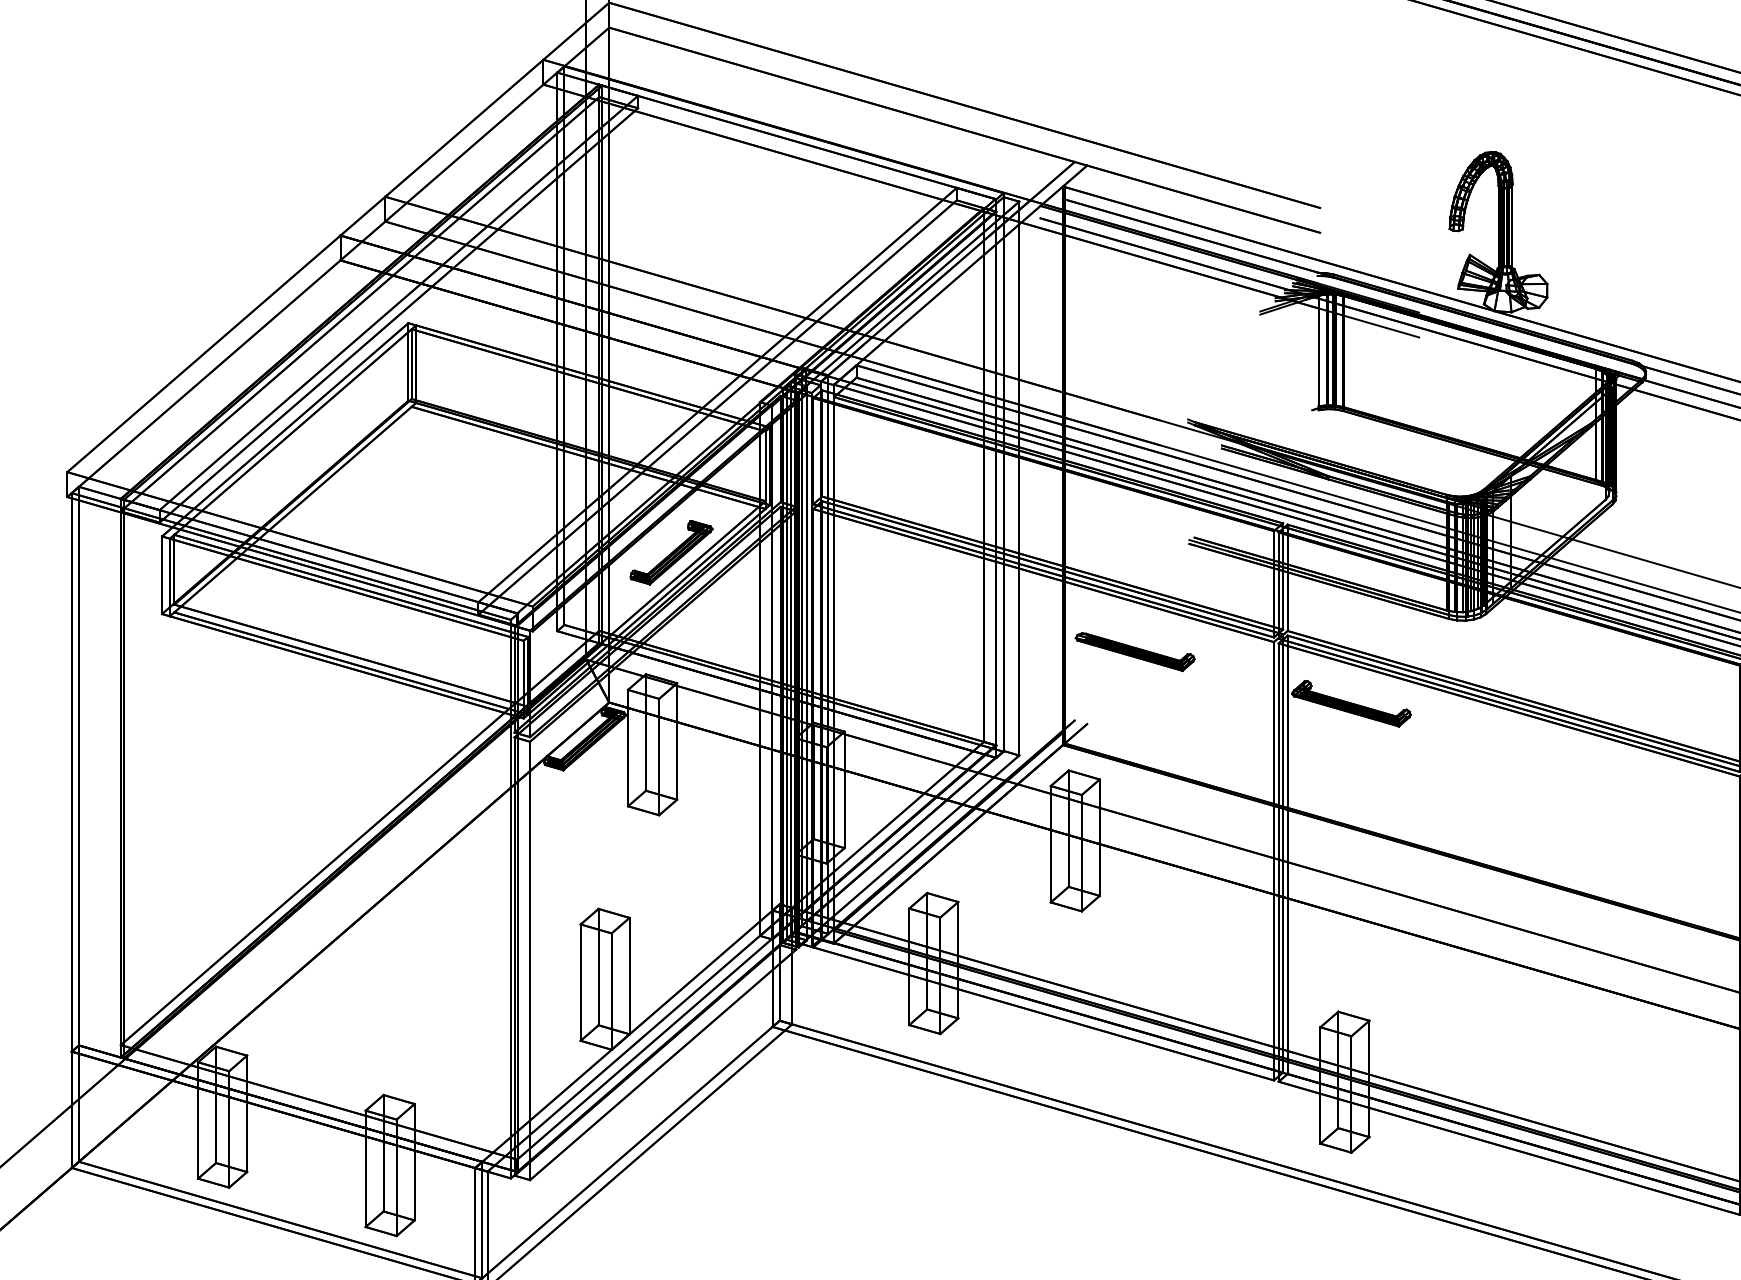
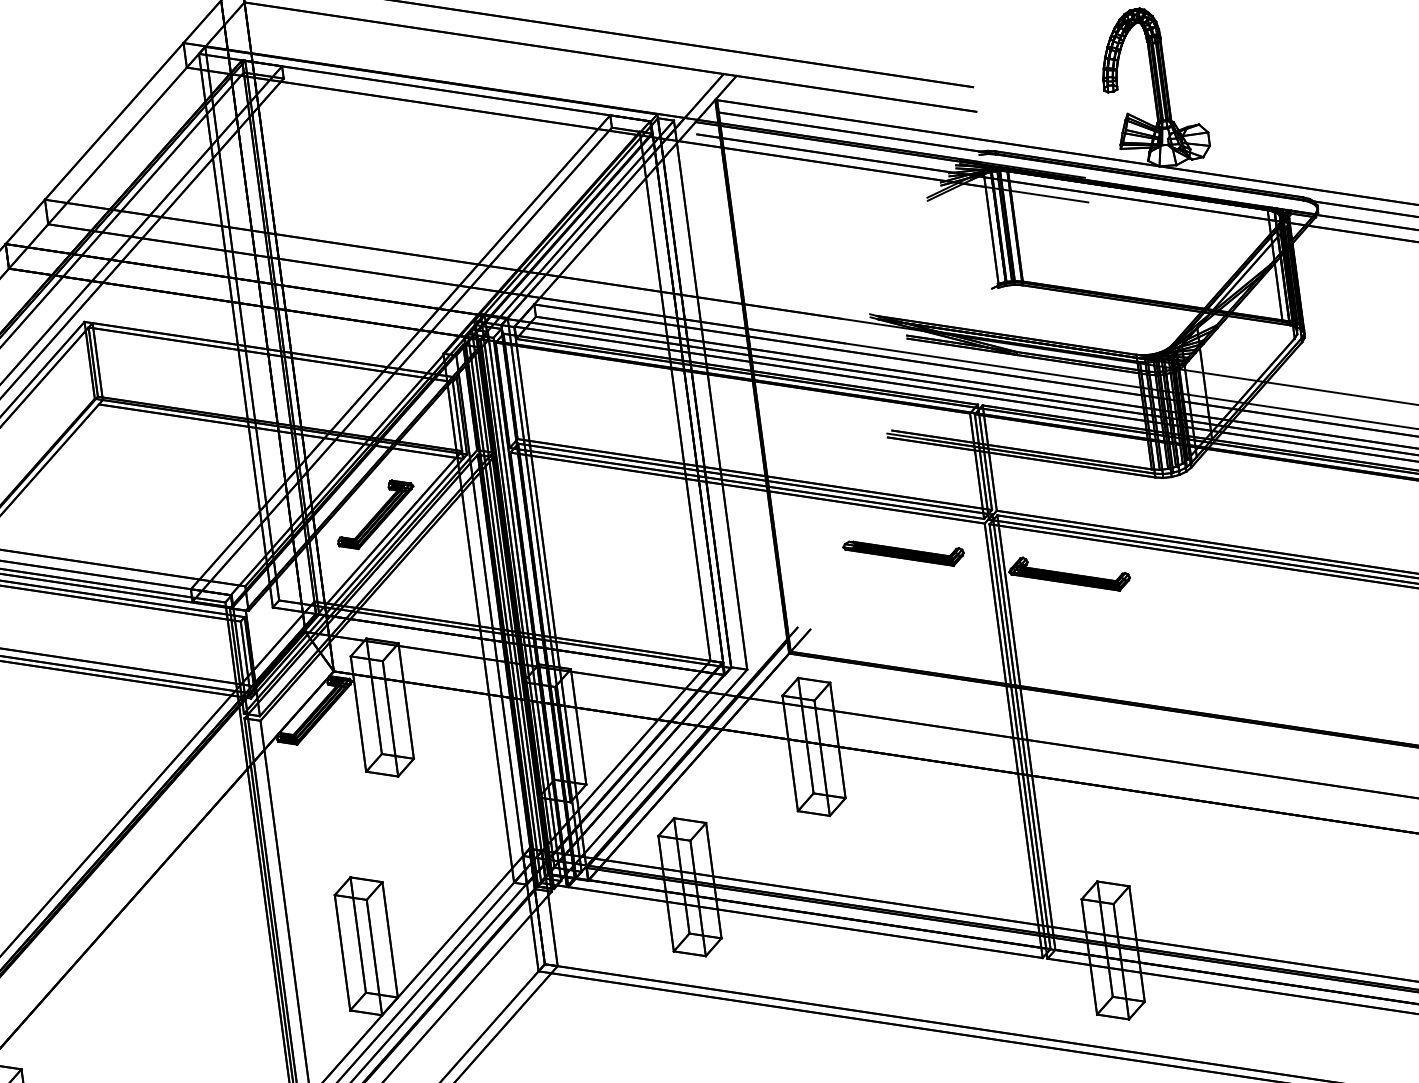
part: (1134, 652) -> (903, 553), moved

